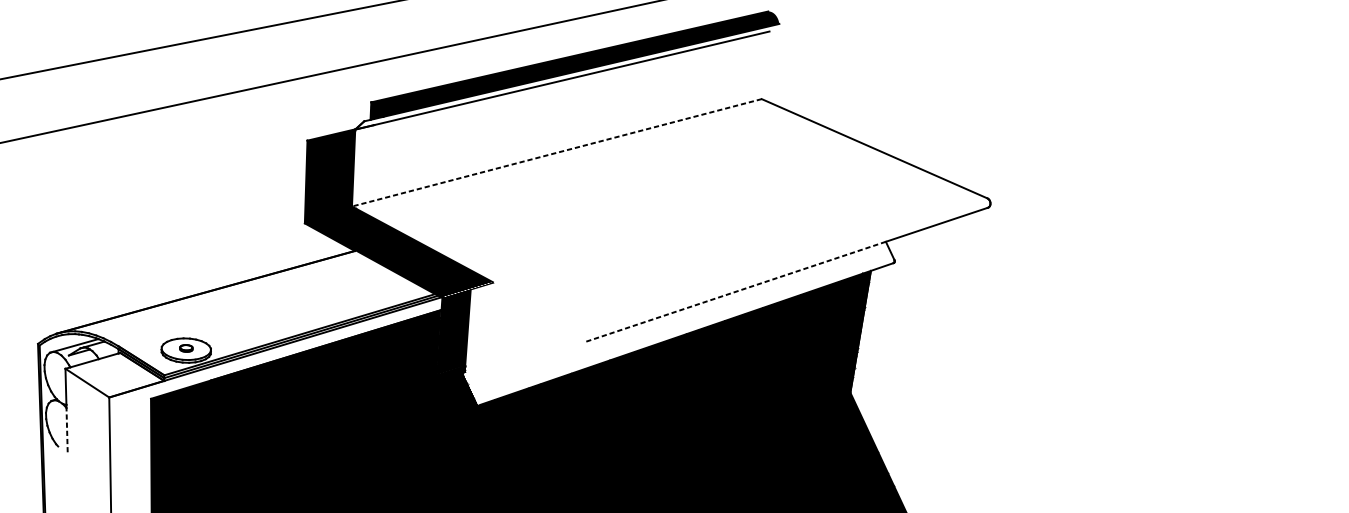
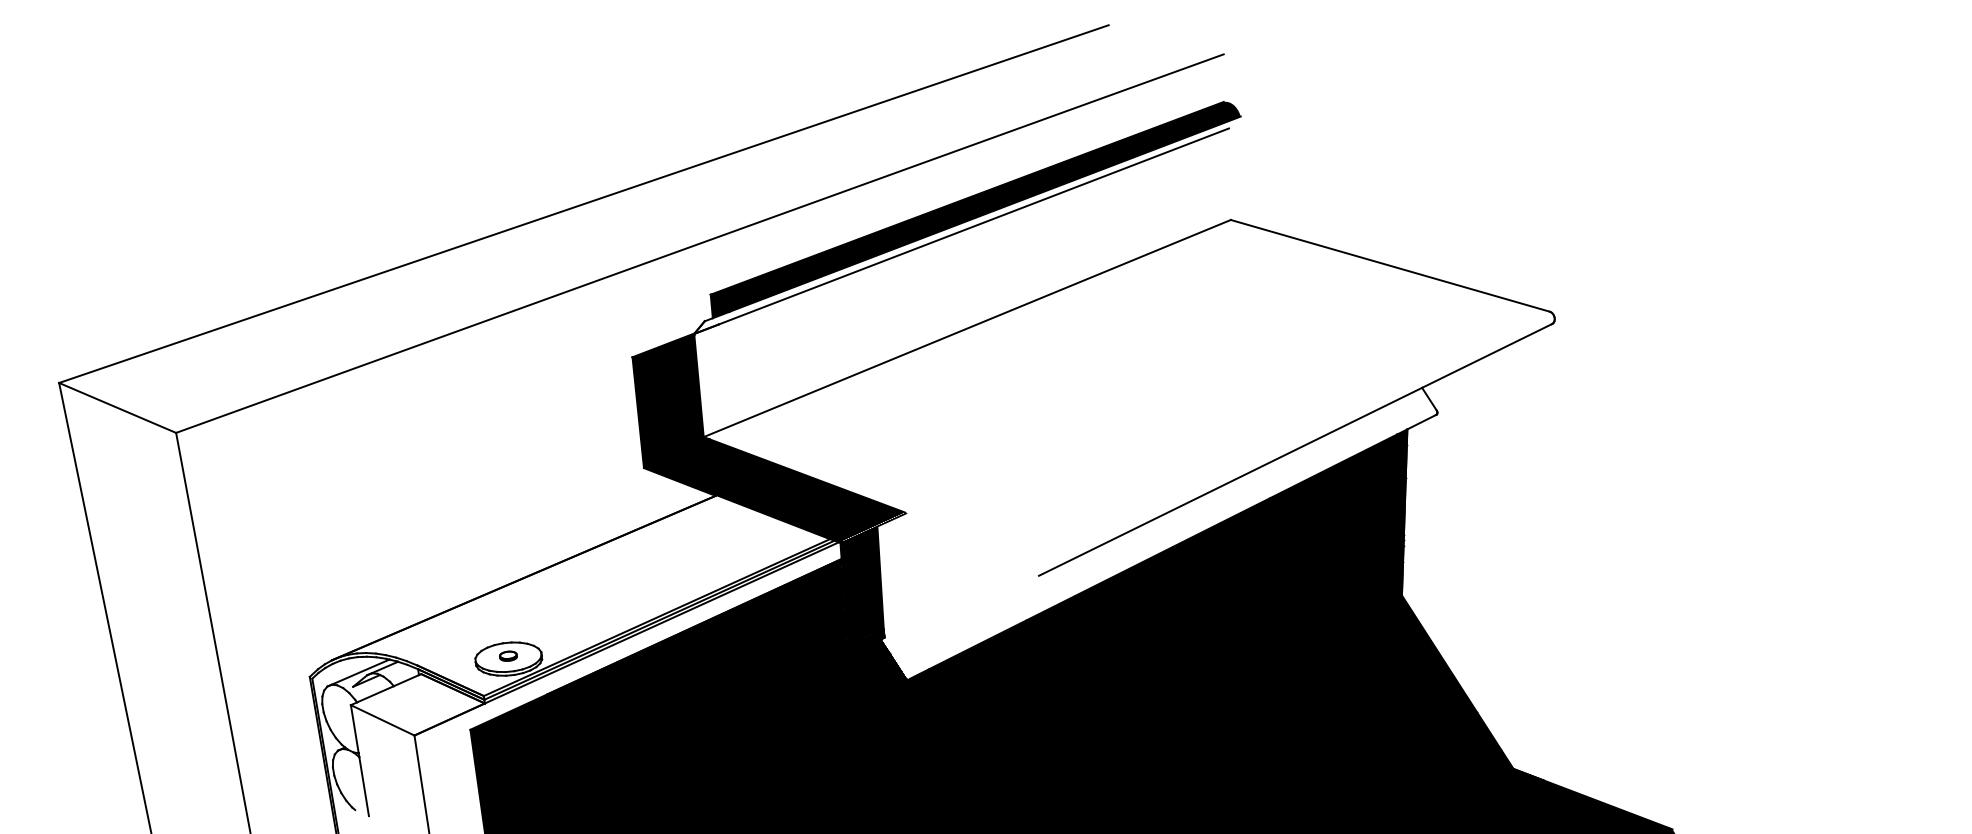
line: (556, 152) -> (966, 328), dashed -> solid
line: (735, 292) -> (1230, 482), dashed -> solid
line: (67, 430) -> (364, 786), dashed -> solid

